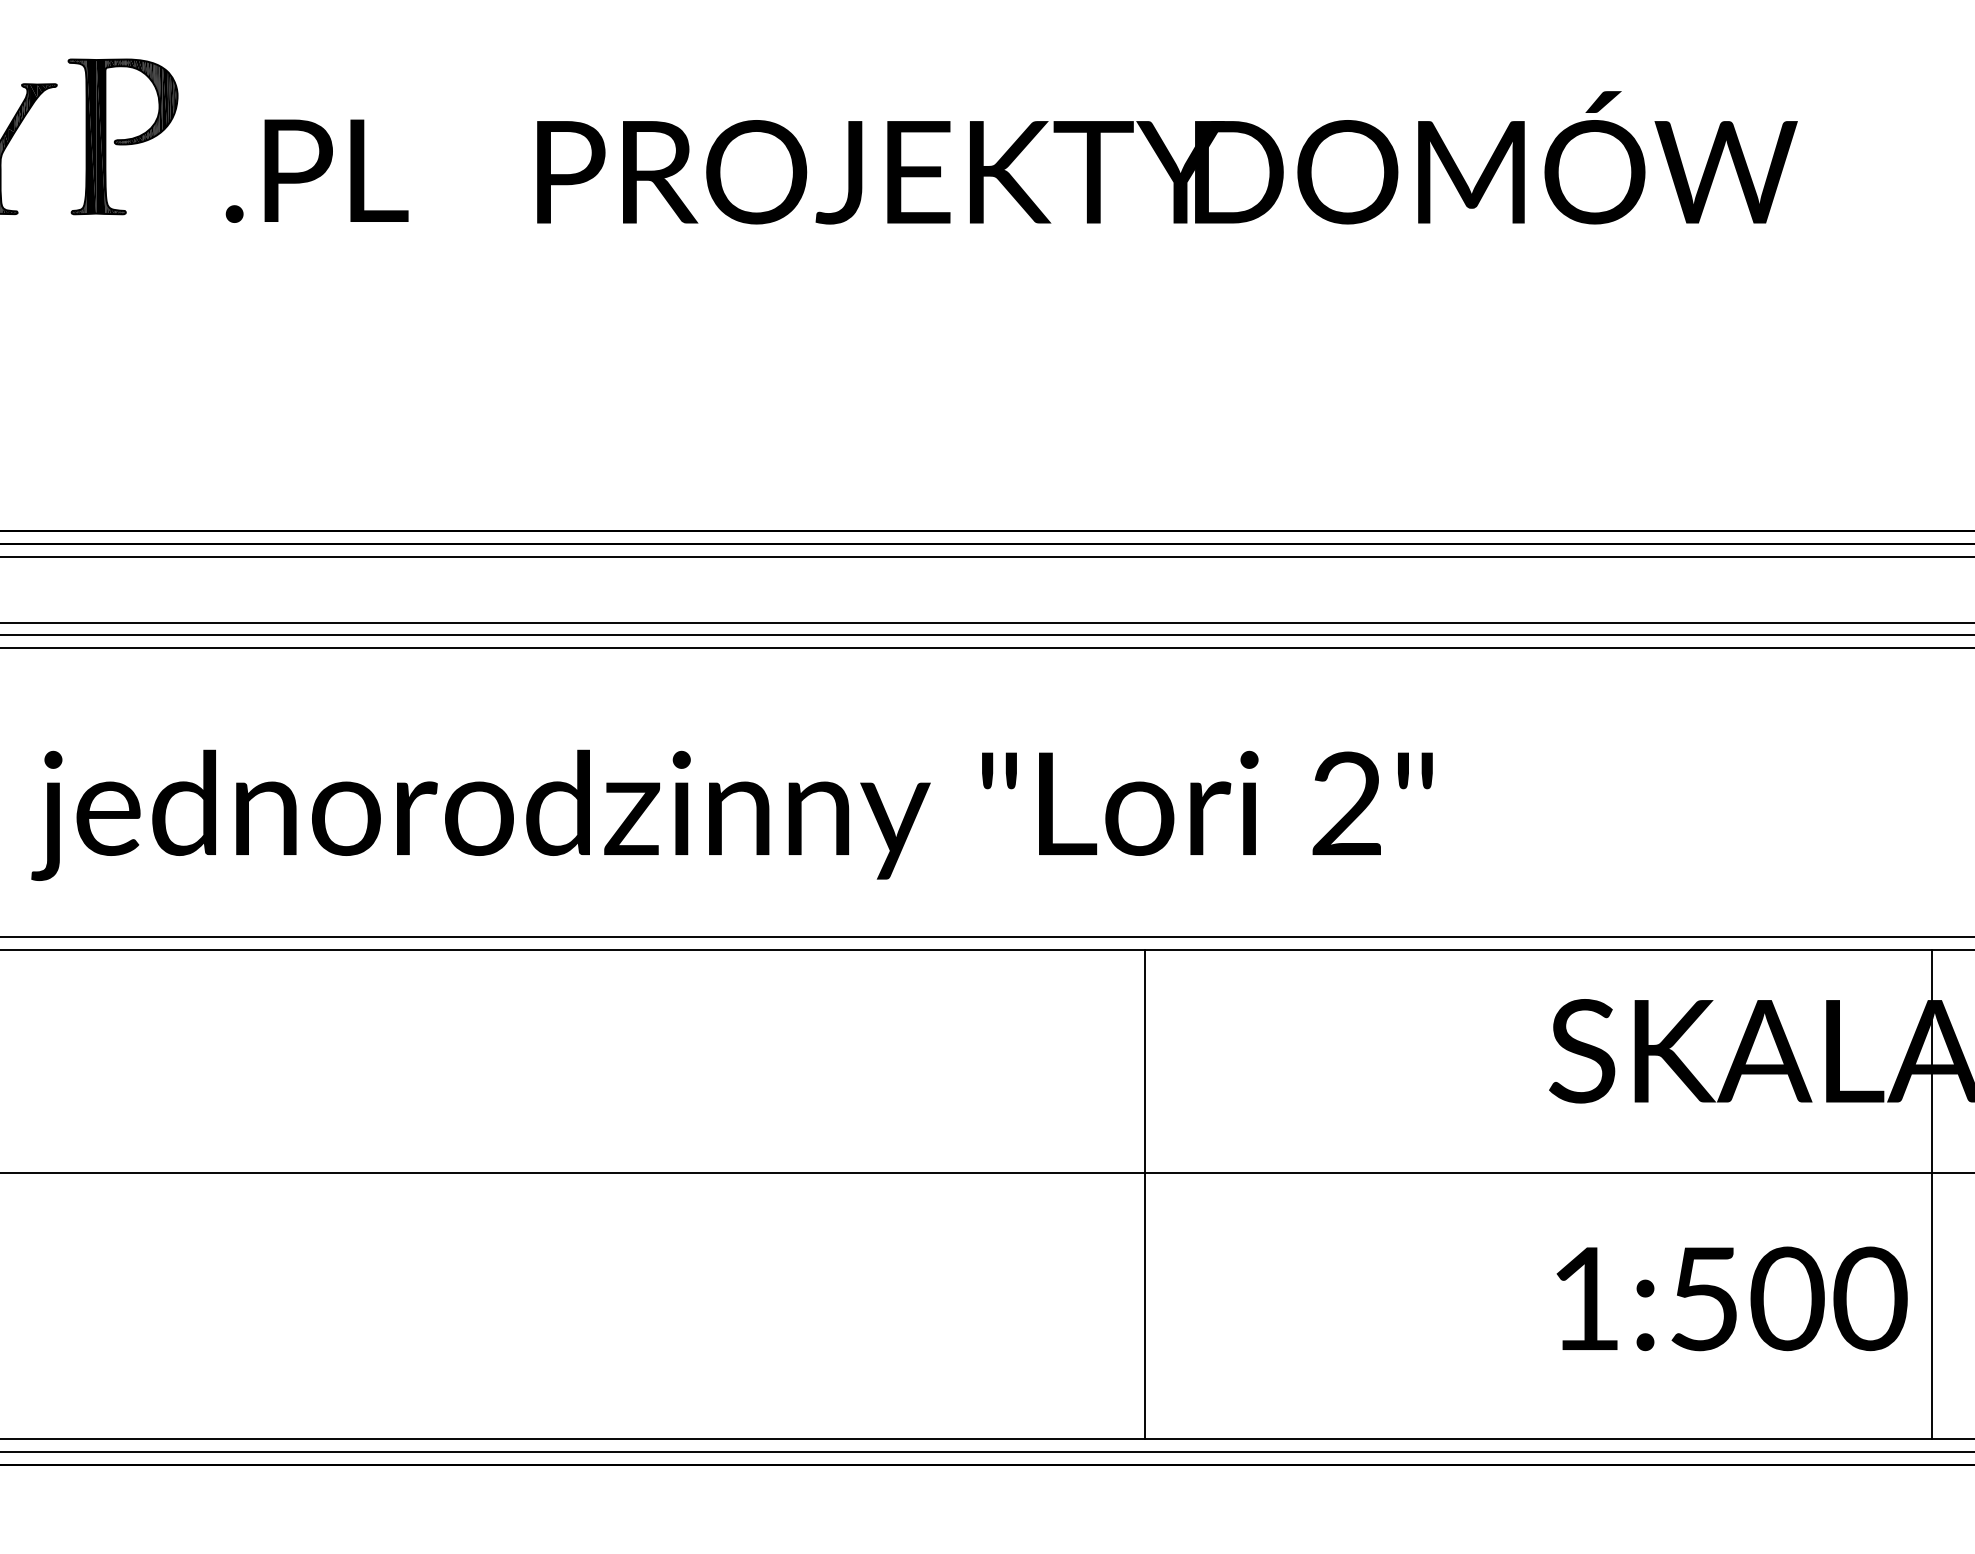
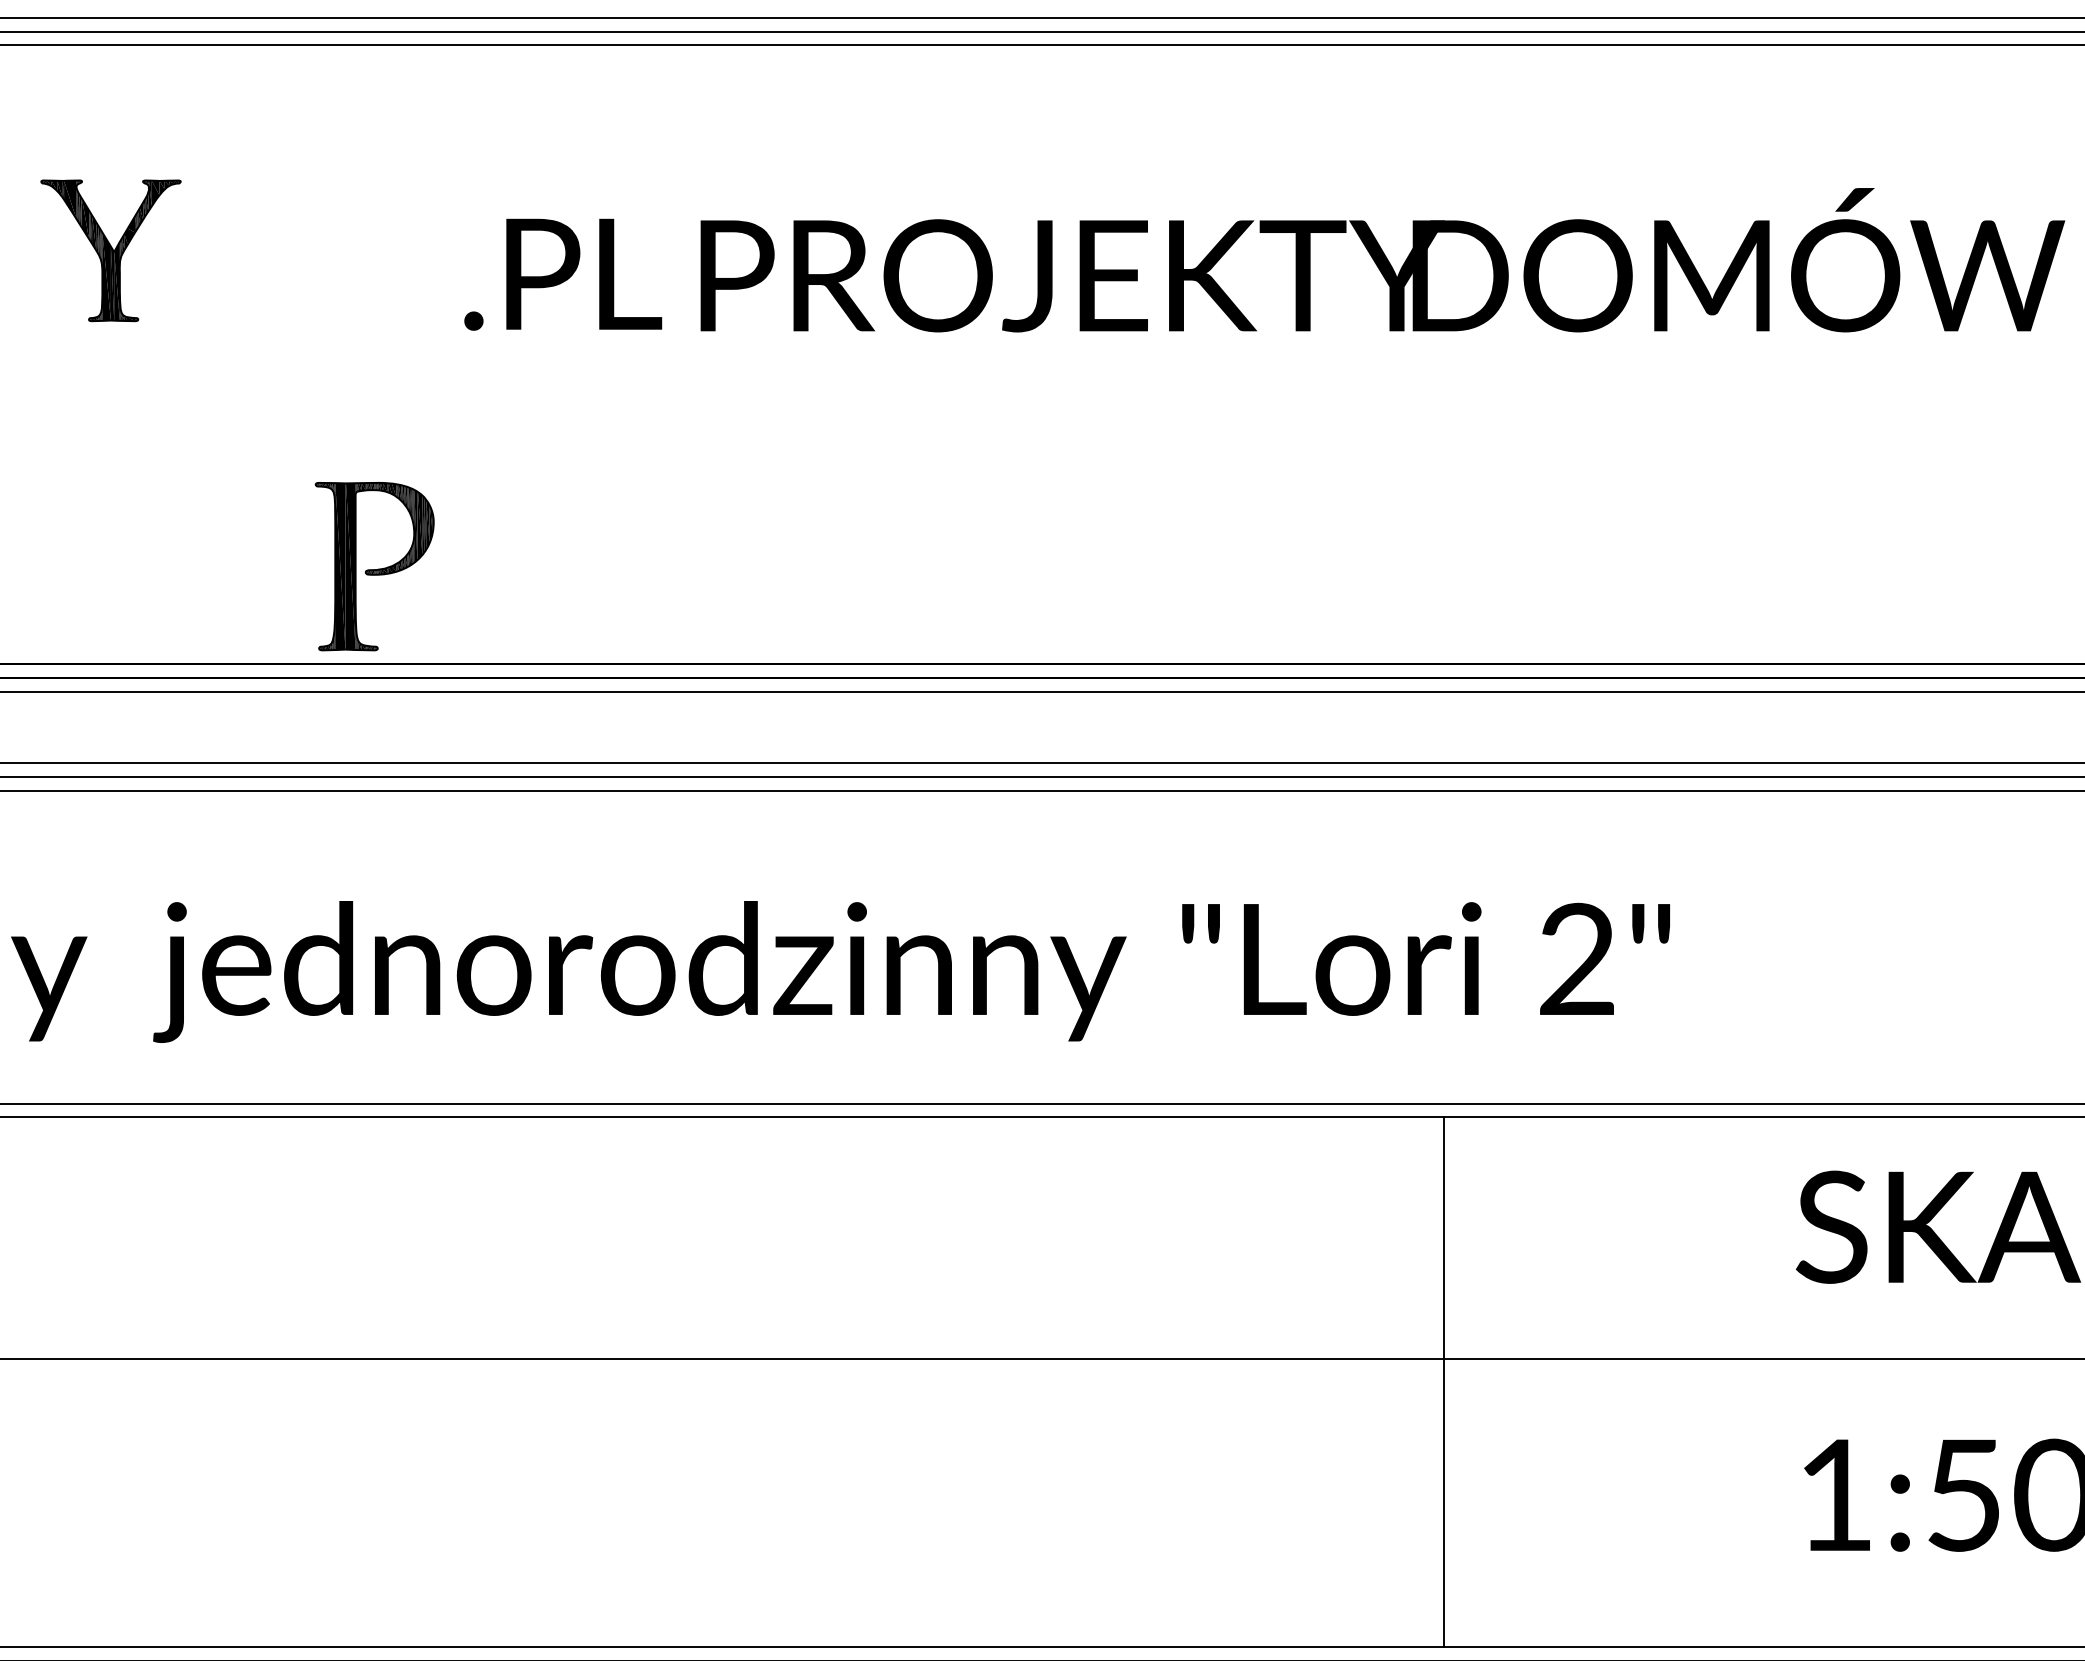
part: (122, 136) -> (374, 566), moved
text: (316, 170) -> (562, 273), moved
line: (1144, 1193) -> (1443, 1381), moved

